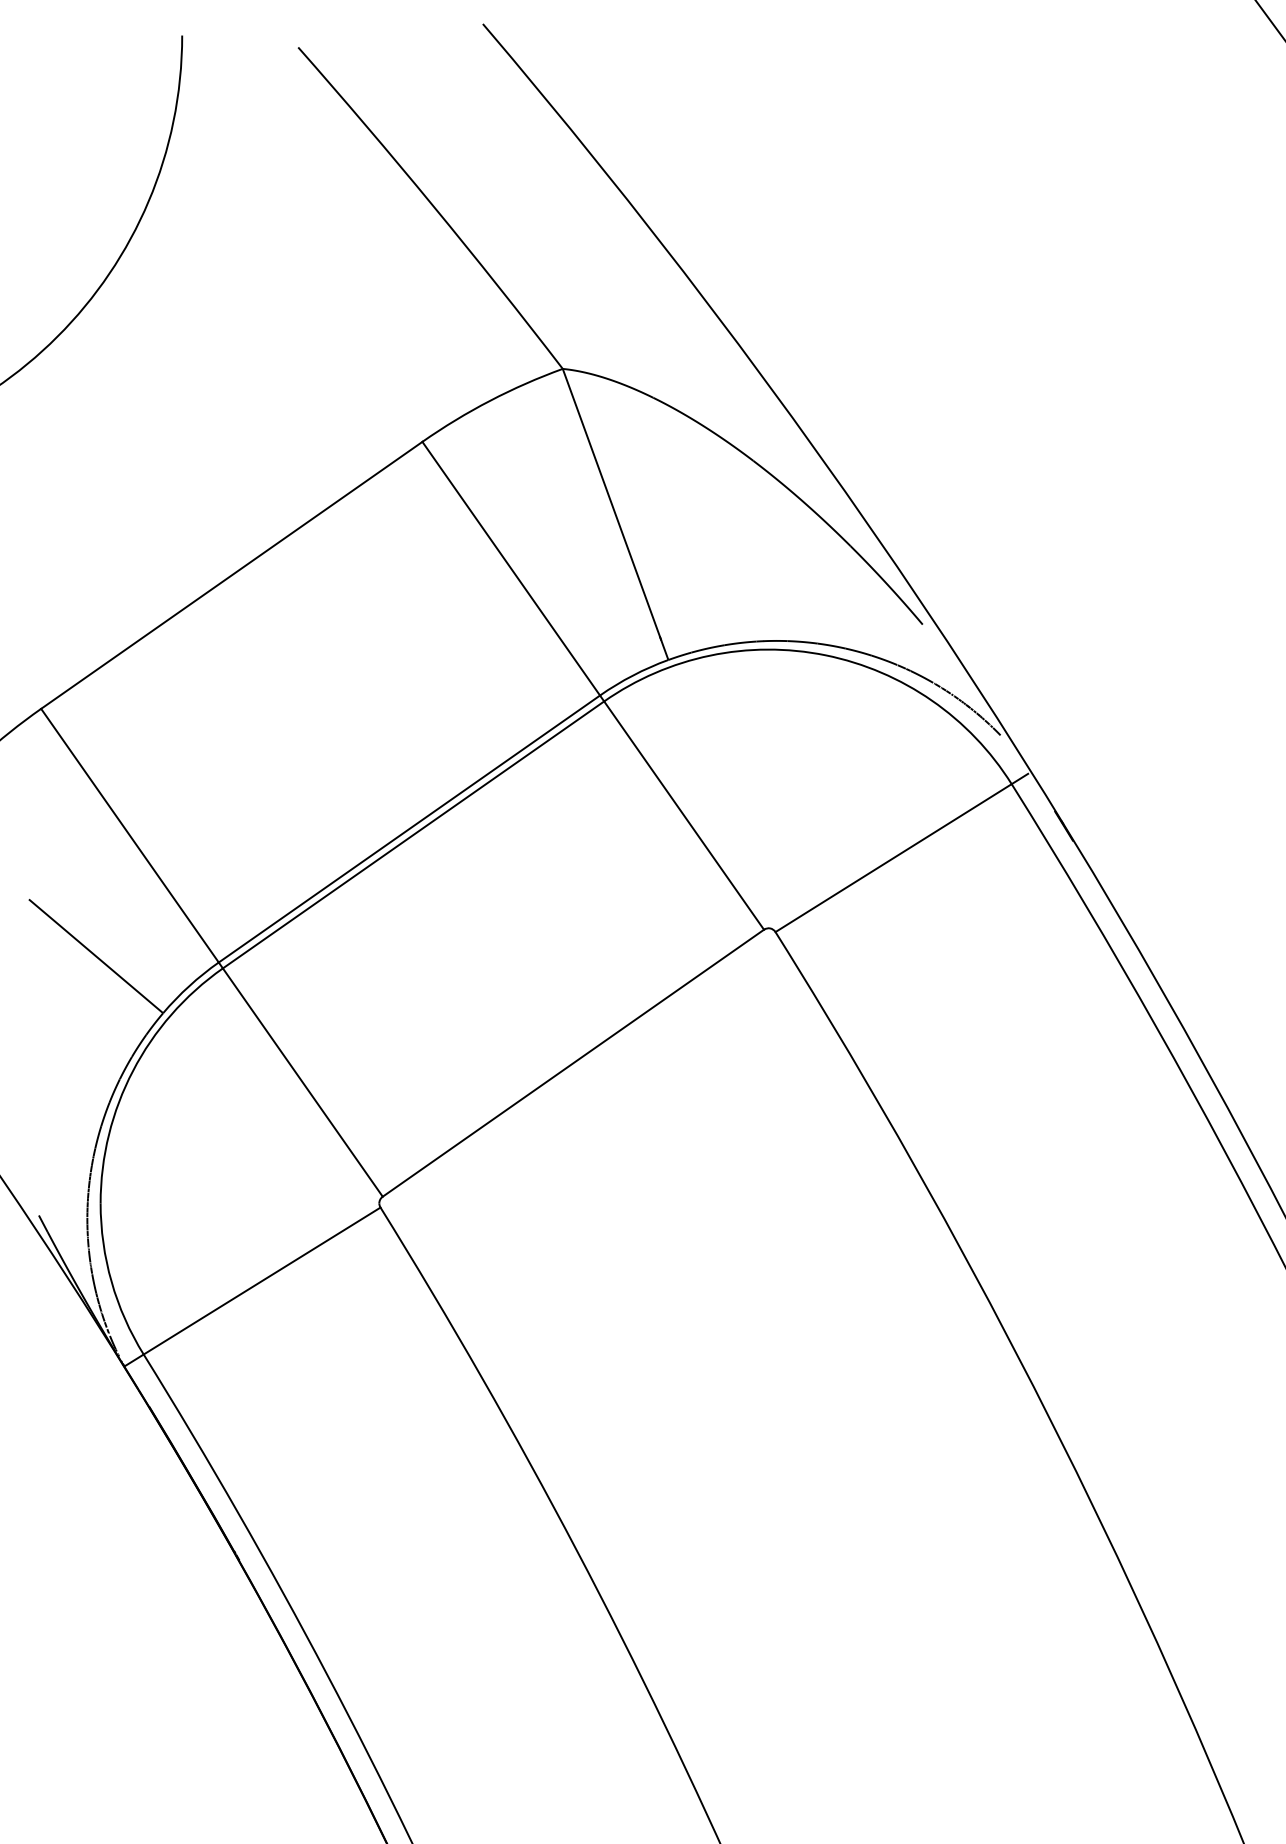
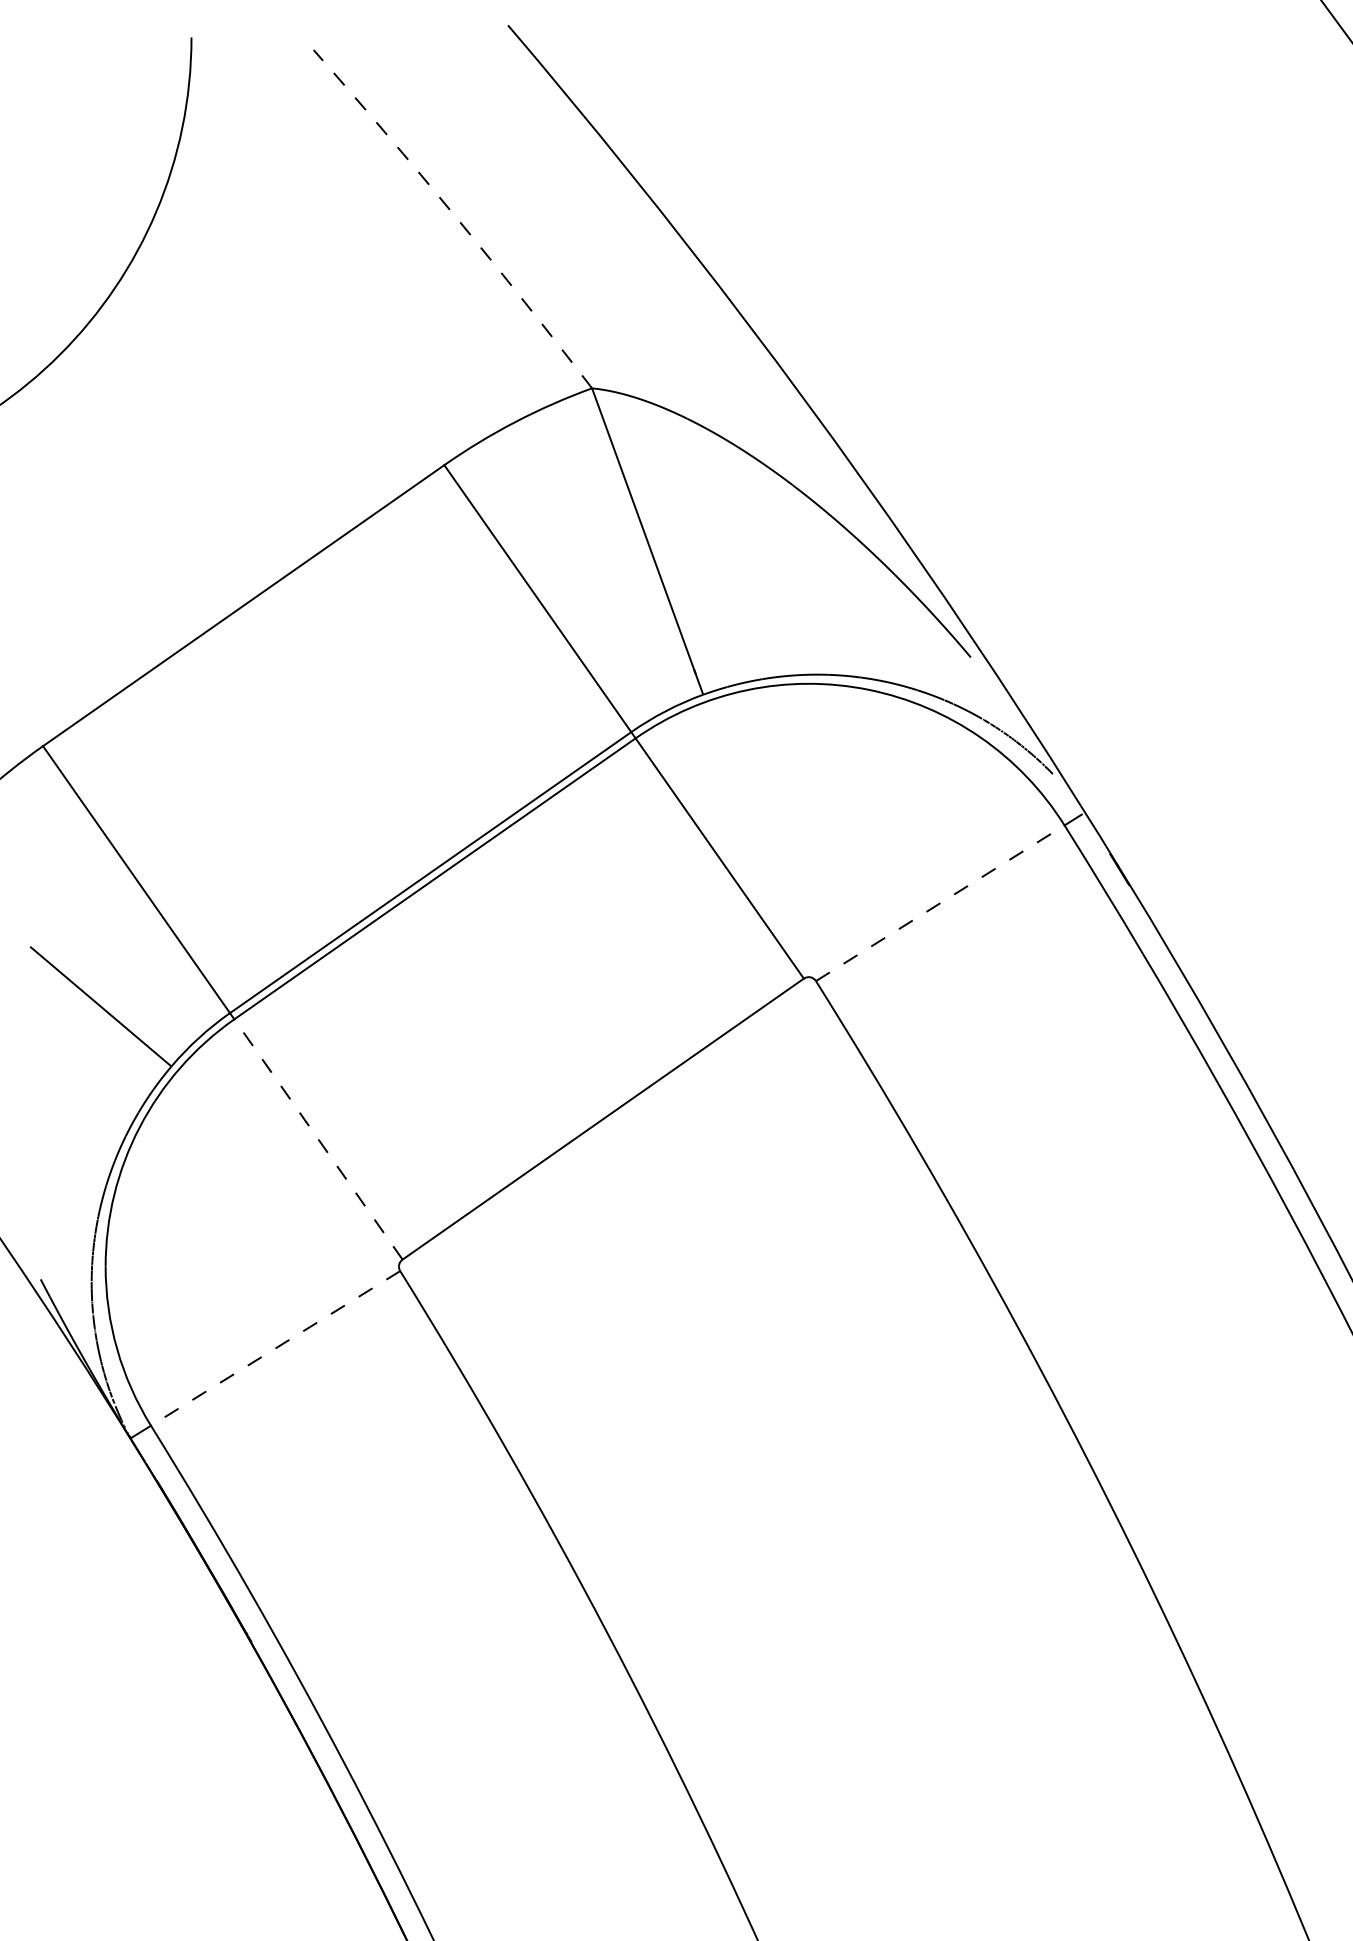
arc: (433, 205) -> (455, 216), solid -> dashed
line: (893, 858) -> (940, 903), solid -> dashed
line: (302, 1082) -> (318, 1139), solid -> dashed
line: (262, 1281) -> (275, 1348), solid -> dashed

